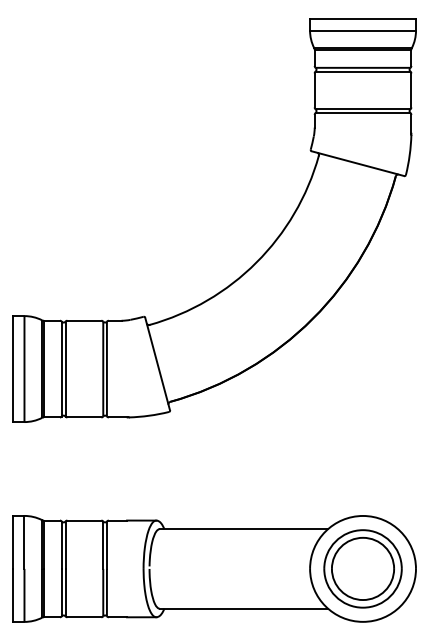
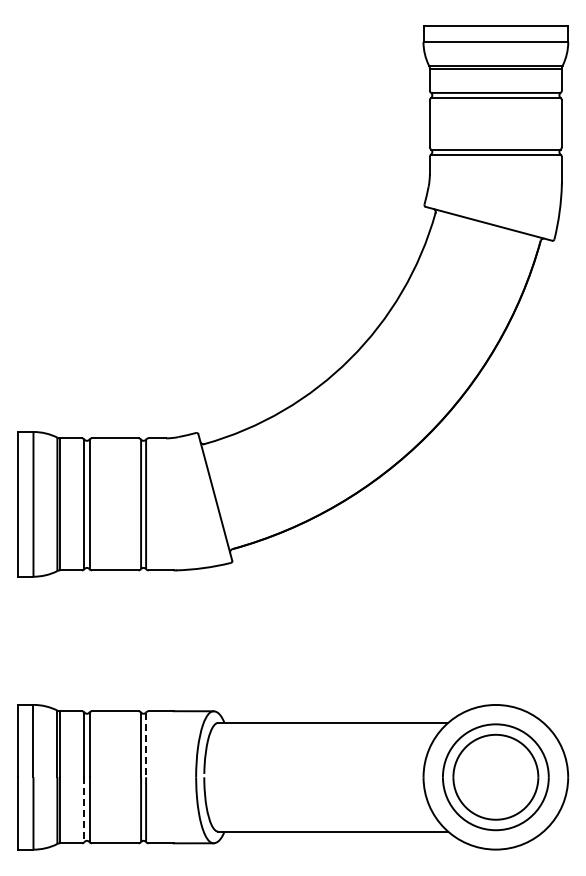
line: (107, 545) -> (146, 745), solid -> dashed
line: (61, 593) -> (84, 810), solid -> dashed

